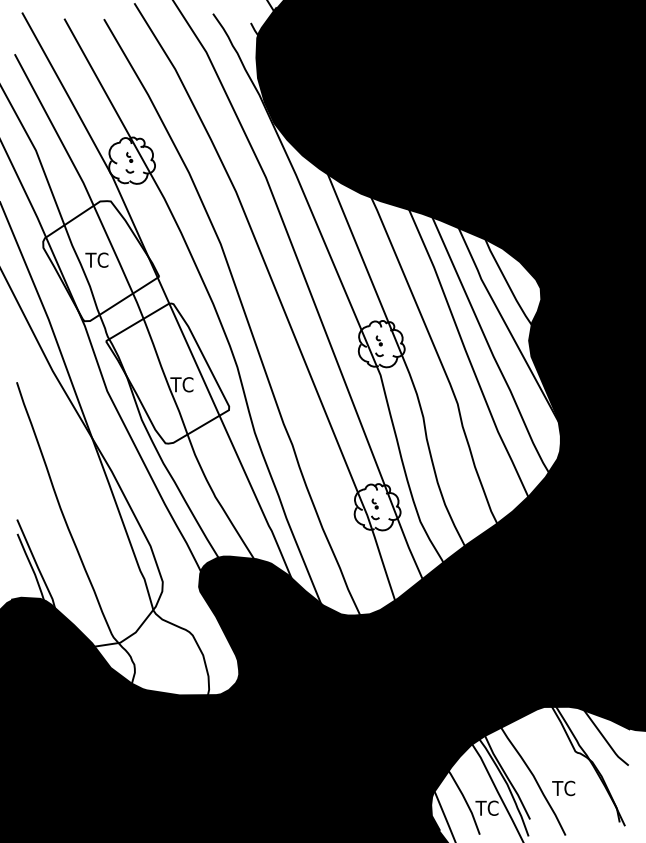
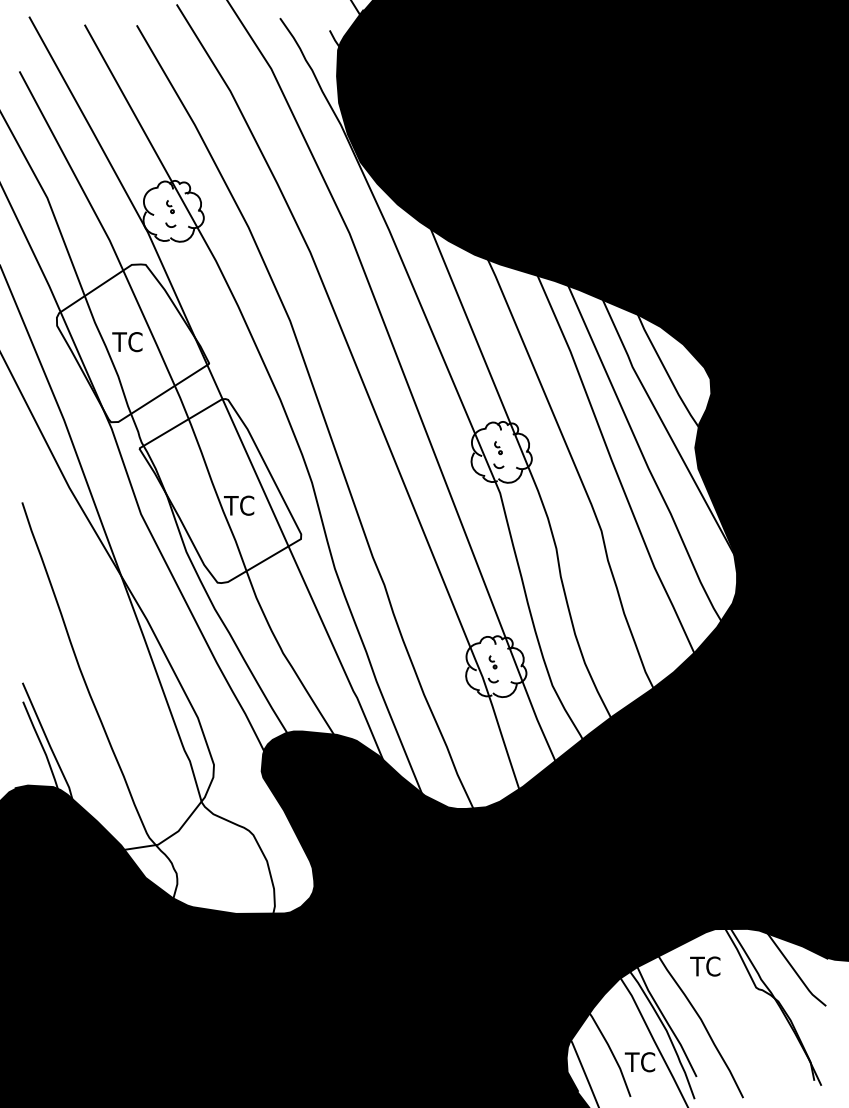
text: (563, 788) -> (705, 966), moved

